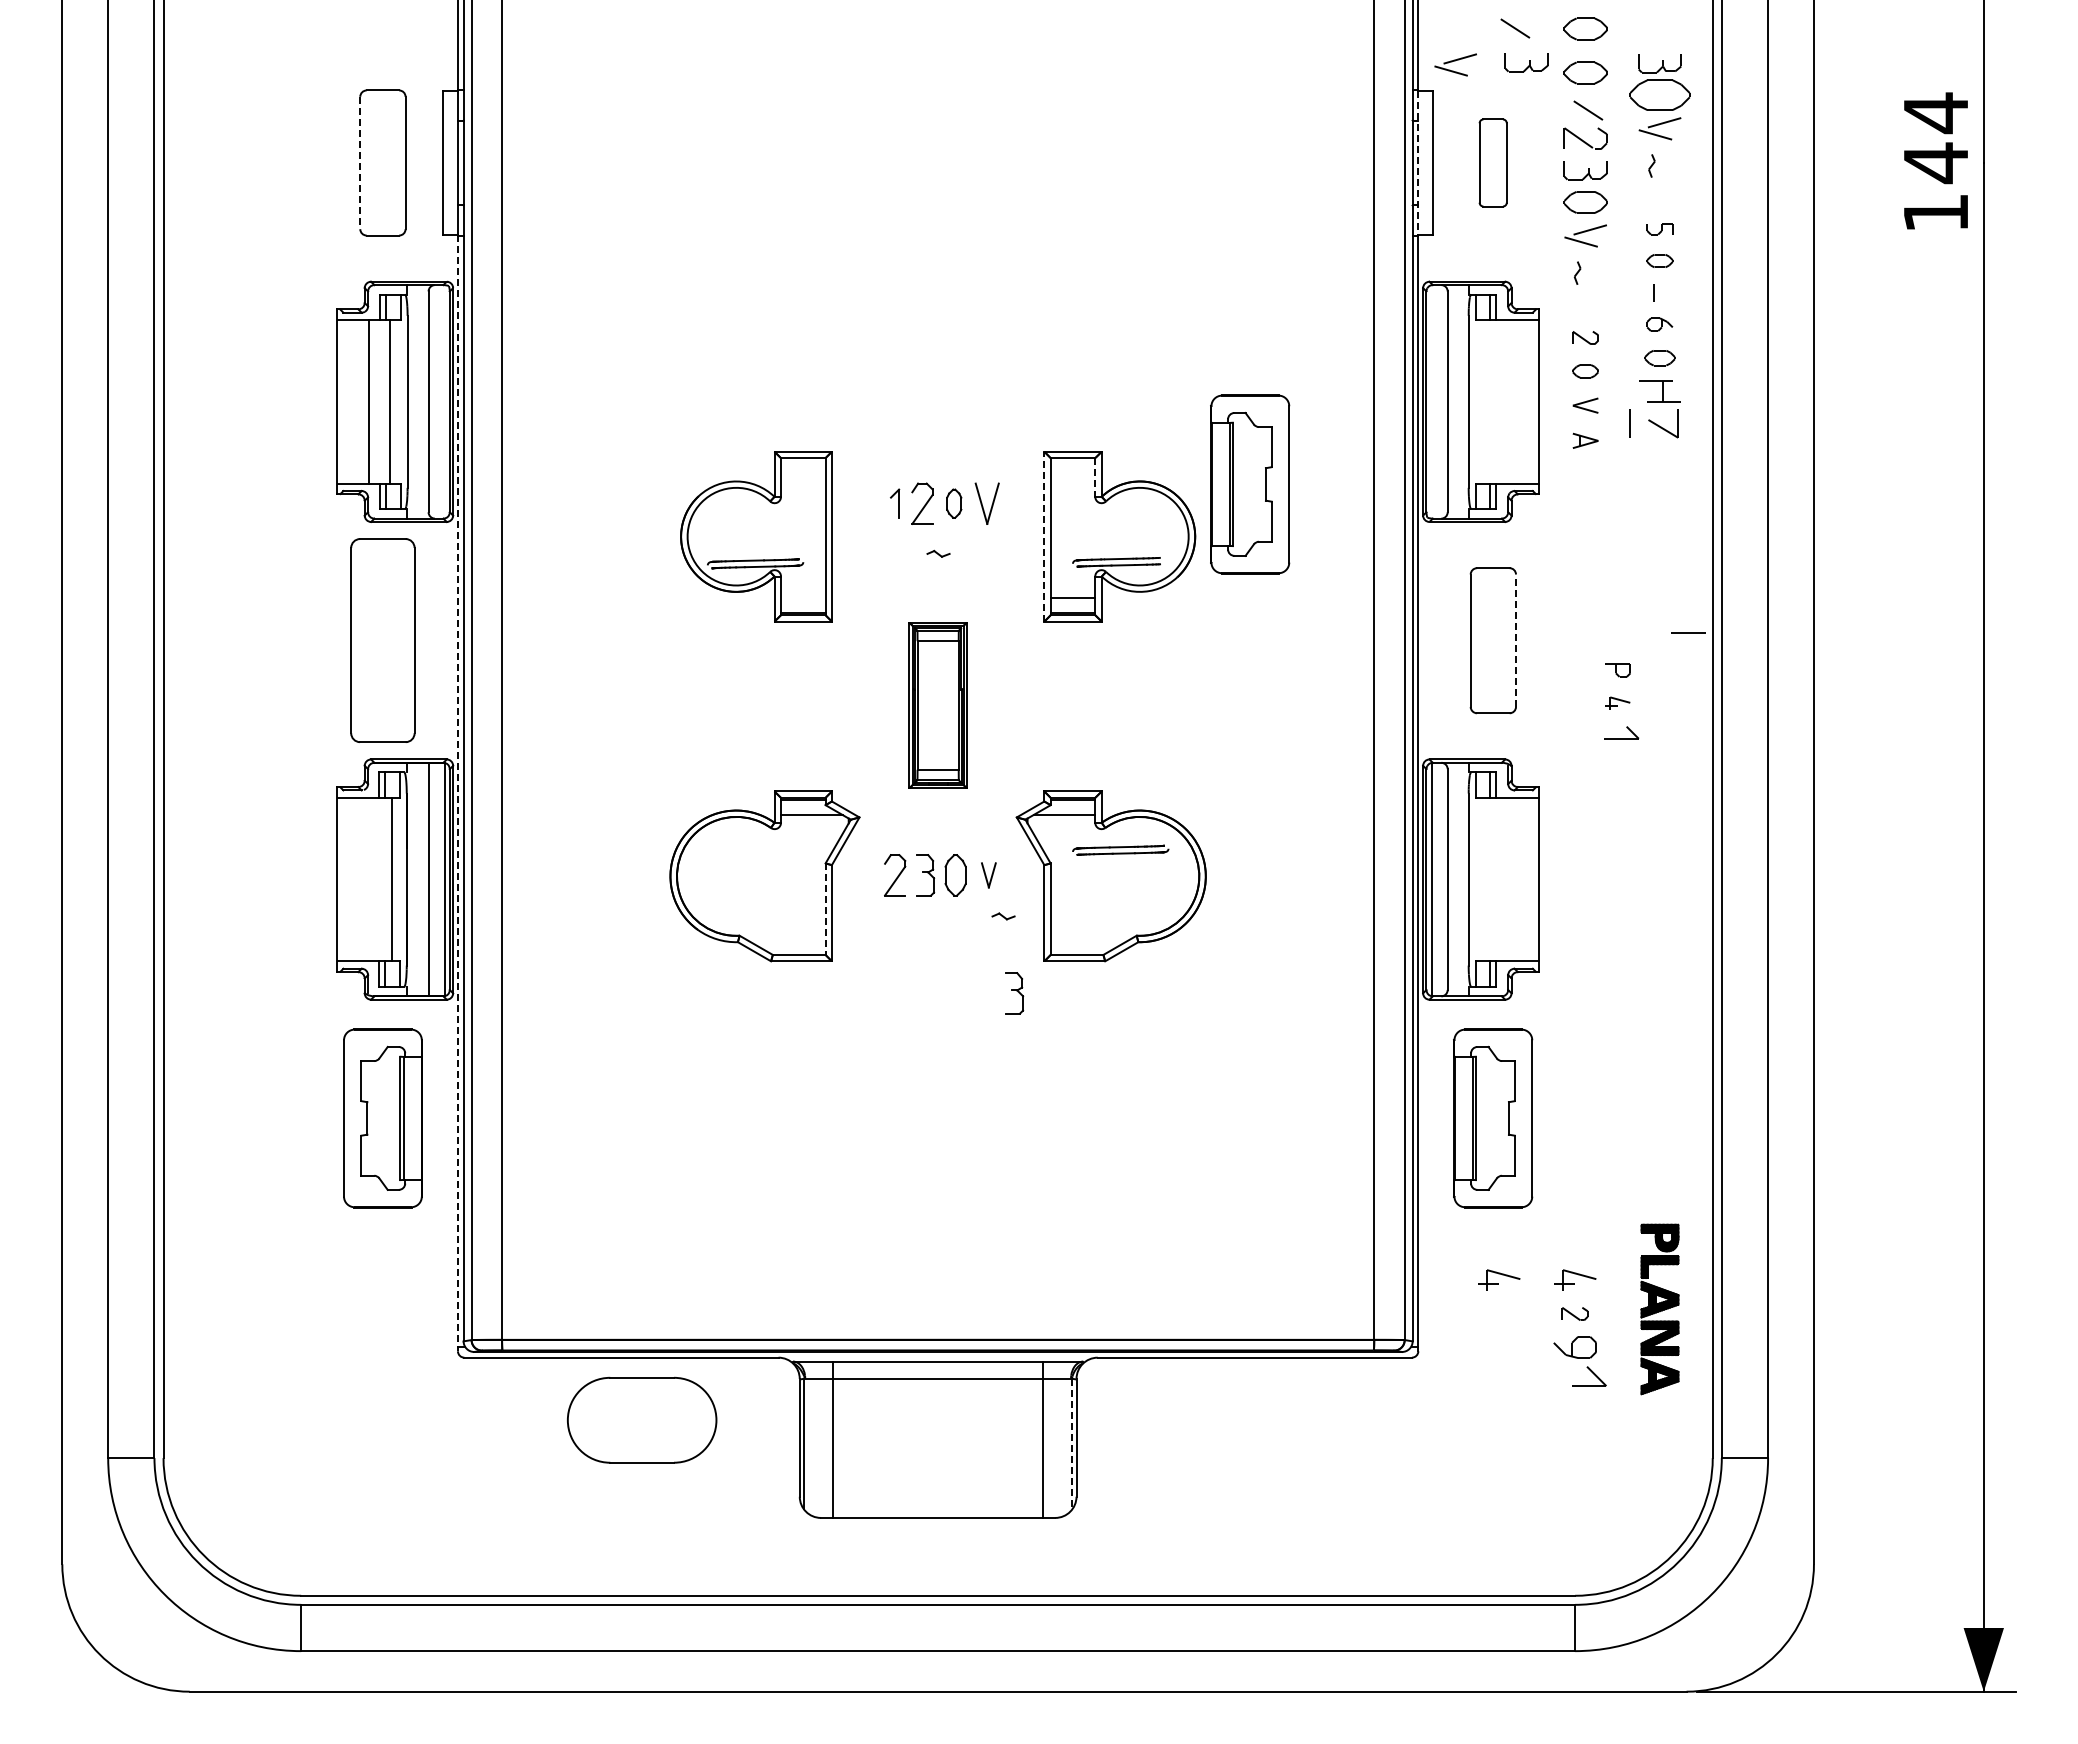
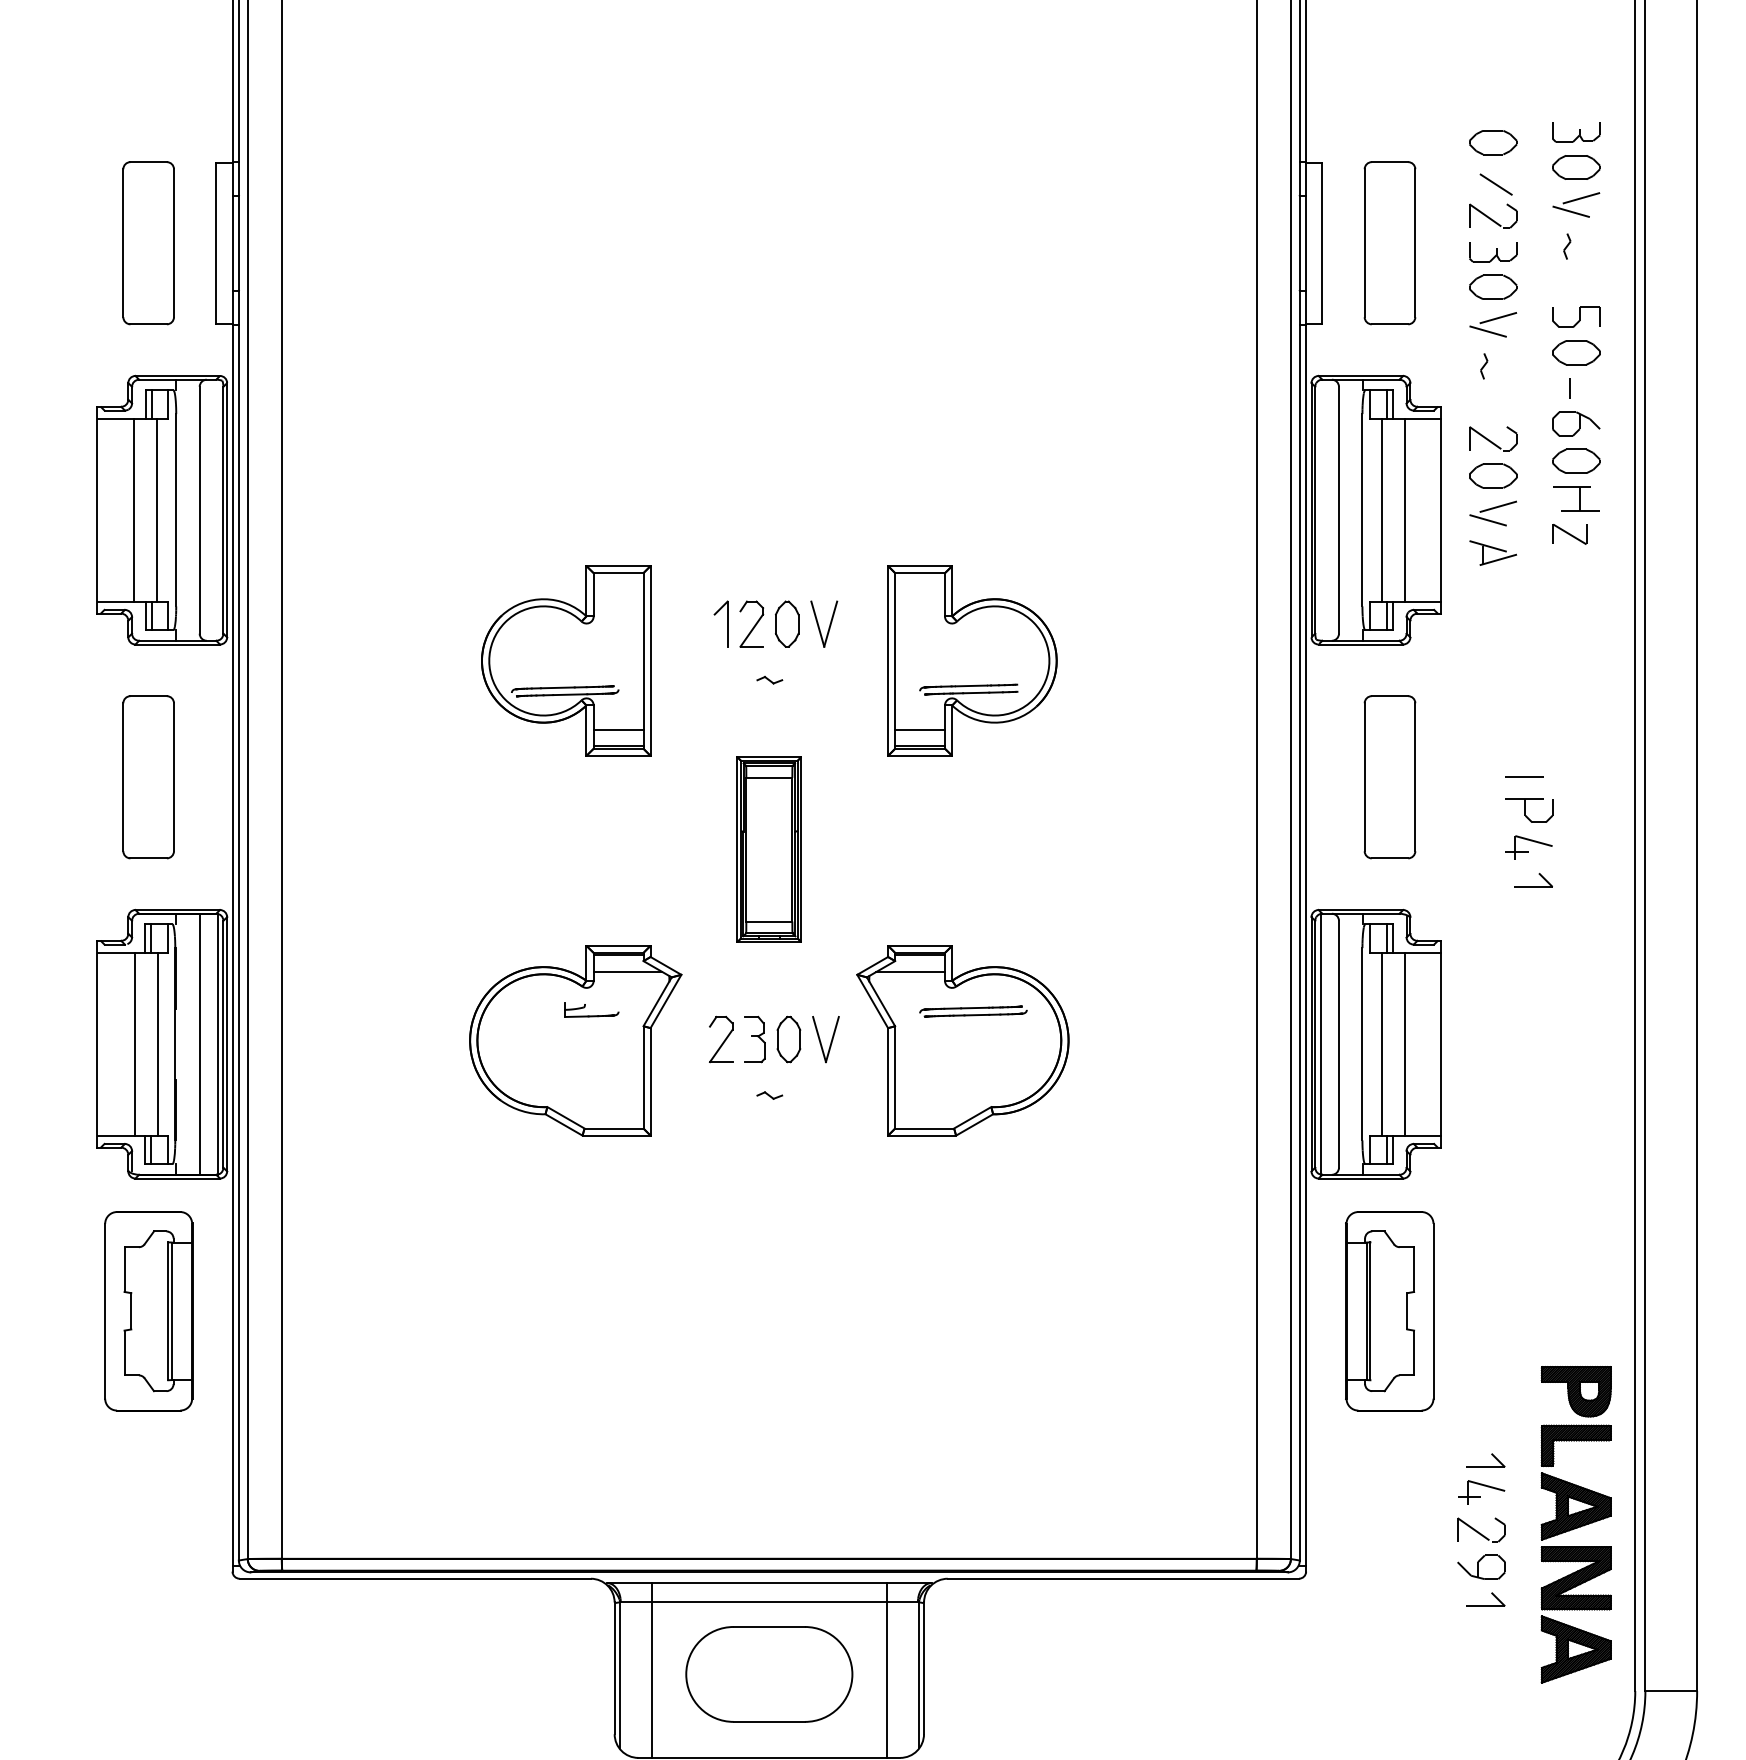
line: (1515, 28) -> (1414, 92), removed
part: (1585, 28) -> (1493, 92), removed
part: (1526, 62) -> (1427, 130), removed
part: (1455, 64) -> (1347, 133), removed
part: (1659, 95) -> (1575, 167), size x0.71
part: (1492, 162) -> (1389, 242), size x1.67
line: (360, 163) -> (123, 243), dashed -> solid
line: (1418, 163) -> (1306, 243), dashed -> solid
part: (1659, 228) -> (1575, 316), size x1.67
part: (1659, 260) -> (1575, 352), size x1.67
part: (1659, 324) -> (1575, 423), size x1.67
part: (1585, 337) -> (1493, 438), size x1.67
part: (1659, 357) -> (1575, 460), size x1.43
part: (1585, 371) -> (1493, 476), size x1.67
line: (1485, 401) -> (1381, 509), added
line: (1506, 401) -> (1404, 509), added
part: (1585, 404) -> (1493, 513), size x1.67
part: (1653, 423) -> (1569, 534), size x0.62
part: (1585, 439) -> (1493, 552), size x1.67
line: (1095, 477) -> (945, 594), dashed -> solid
part: (1250, 484) -> (1118, 602), removed
part: (894, 503) -> (720, 623), size x1.43
part: (954, 503) -> (787, 623), size x1.43
line: (1044, 536) -> (888, 660), dashed -> solid
line: (803, 598) -> (618, 730), added
line: (1688, 632) -> (1524, 777), moved
part: (382, 640) -> (148, 777), size x0.71
line: (1516, 640) -> (1415, 777), dashed -> solid
part: (1617, 670) -> (1528, 810), size x1.67
part: (1617, 703) -> (1528, 847), size x1.67
line: (457, 793) -> (232, 948), dashed -> solid
part: (779, 848) -> (591, 1009), added
part: (988, 875) -> (825, 1039), size x1.67
line: (370, 879) -> (134, 1044), added
line: (1485, 879) -> (1381, 1044), added
line: (1506, 879) -> (1404, 1044), added
line: (825, 909) -> (643, 1077), dashed -> solid
part: (1003, 916) -> (769, 1095), moved
part: (1014, 993) -> (854, 1171), removed
part: (1579, 1251) -> (1486, 1460), added
part: (1499, 1279) -> (1396, 1491), removed
part: (1659, 1309) -> (1575, 1524), size x1.67
part: (1574, 1313) -> (1480, 1529), size x1.67
part: (1579, 1375) -> (1486, 1598), size x0.62
part: (642, 1419) -> (769, 1673), moved
line: (1071, 1444) -> (918, 1675), dashed -> solid

